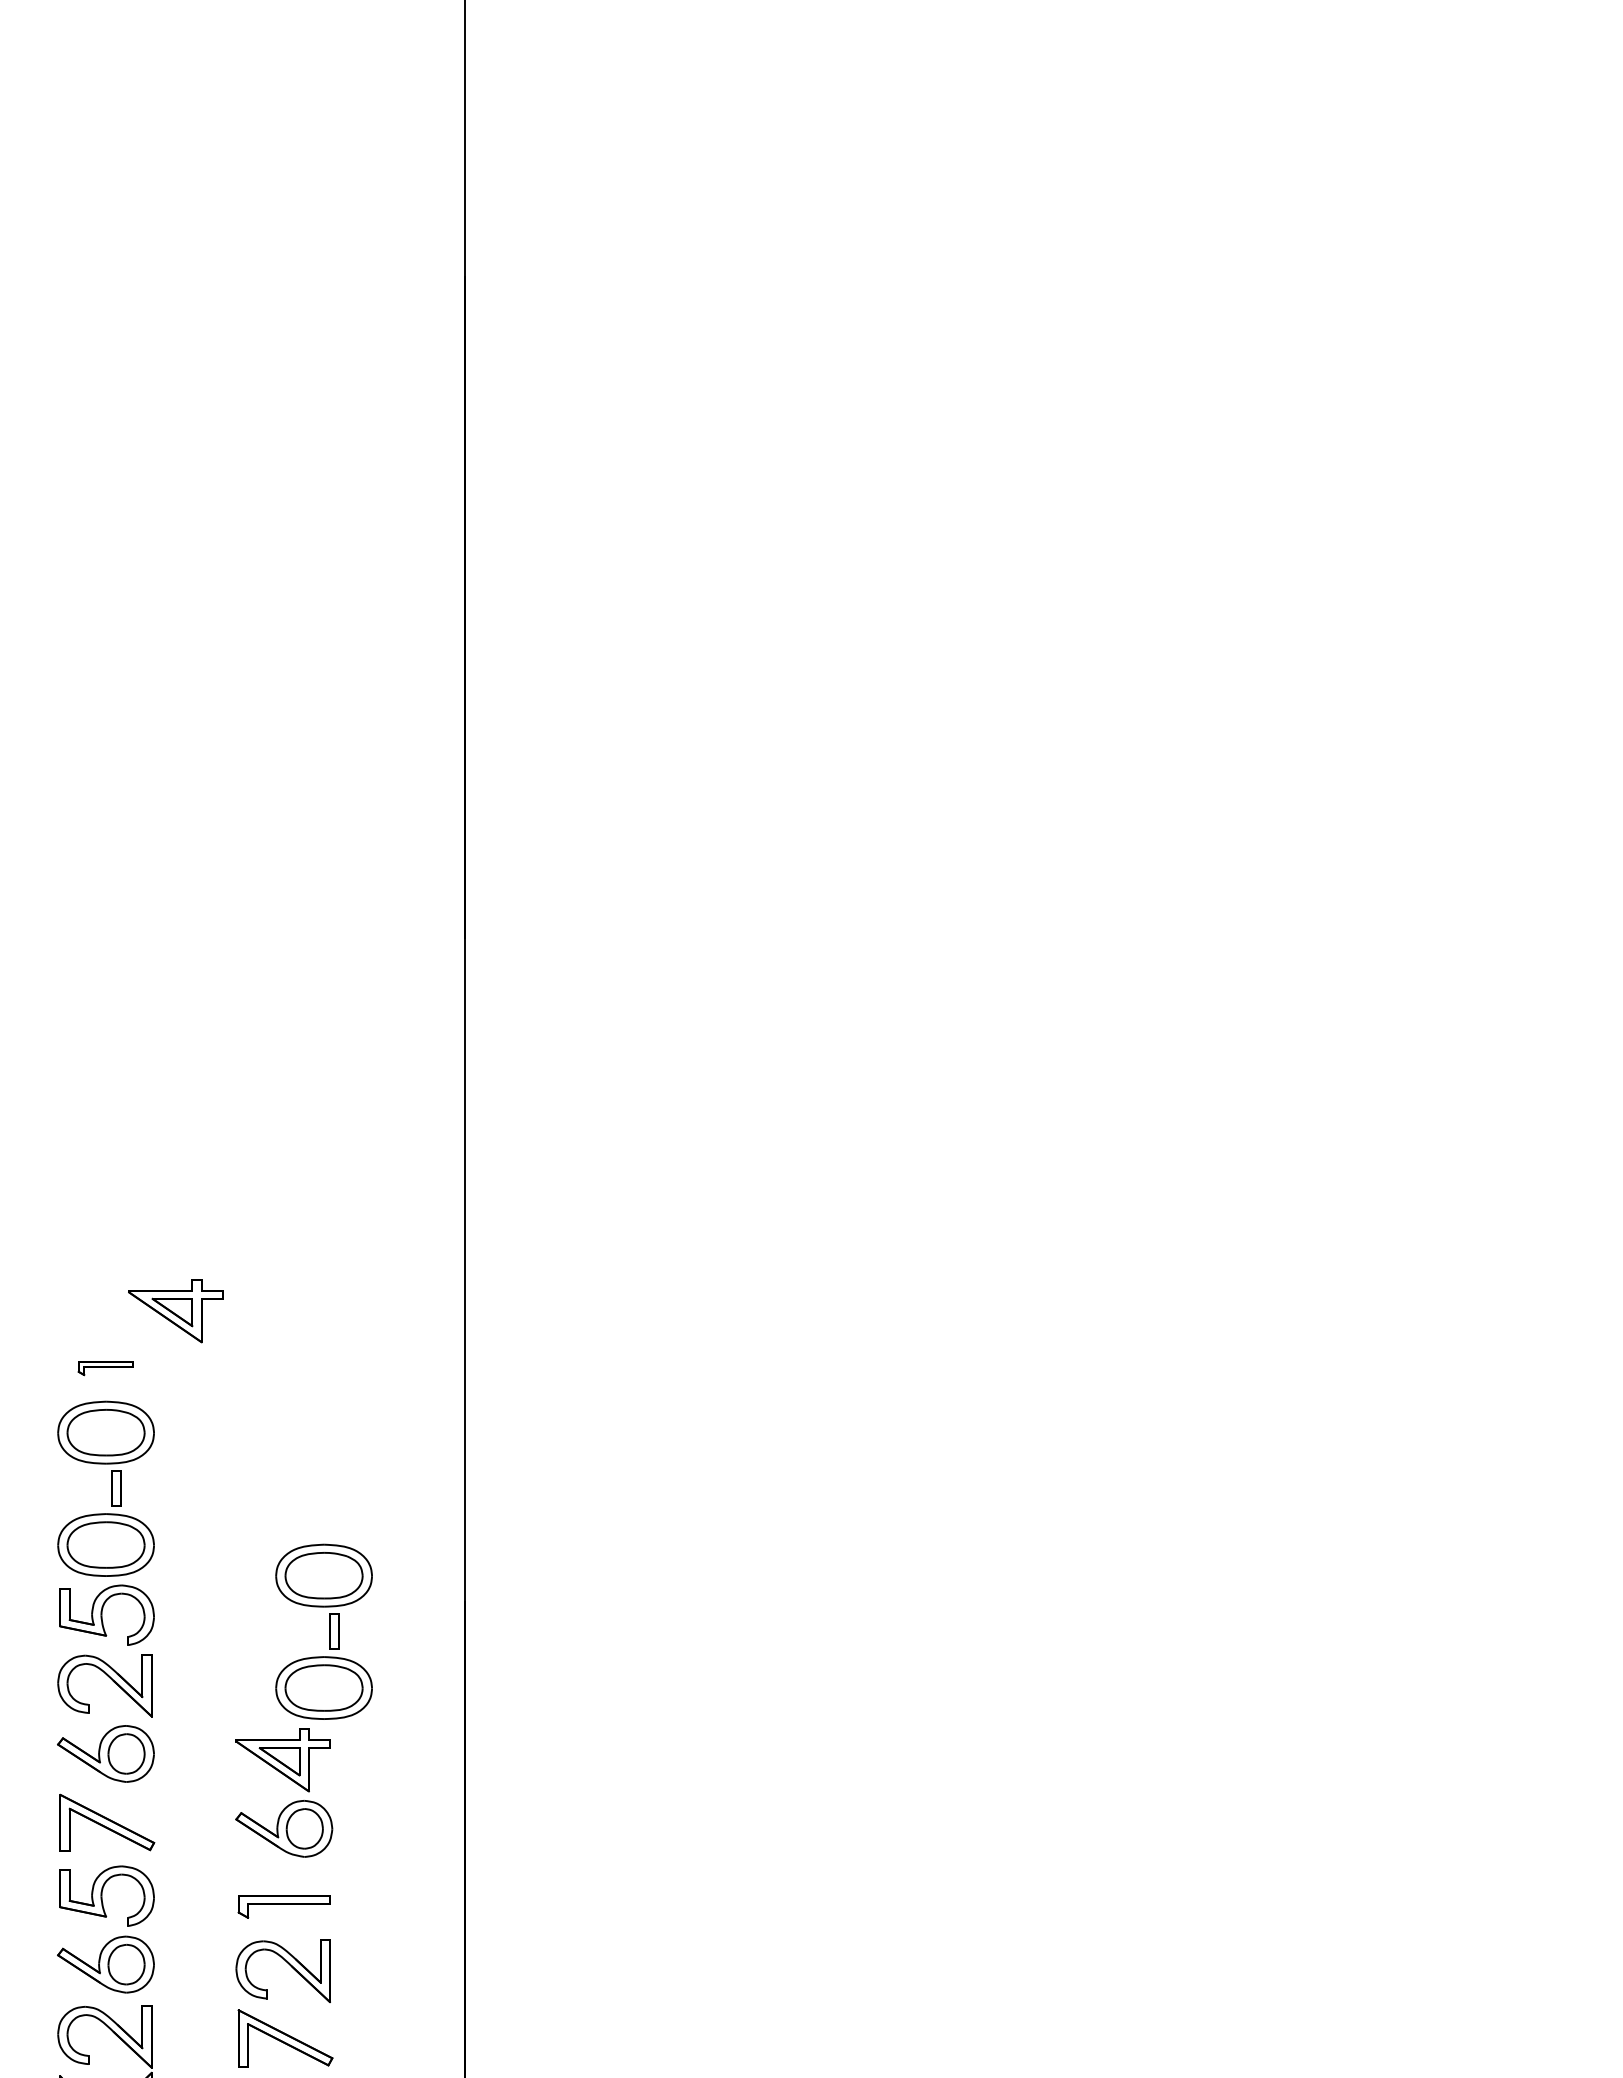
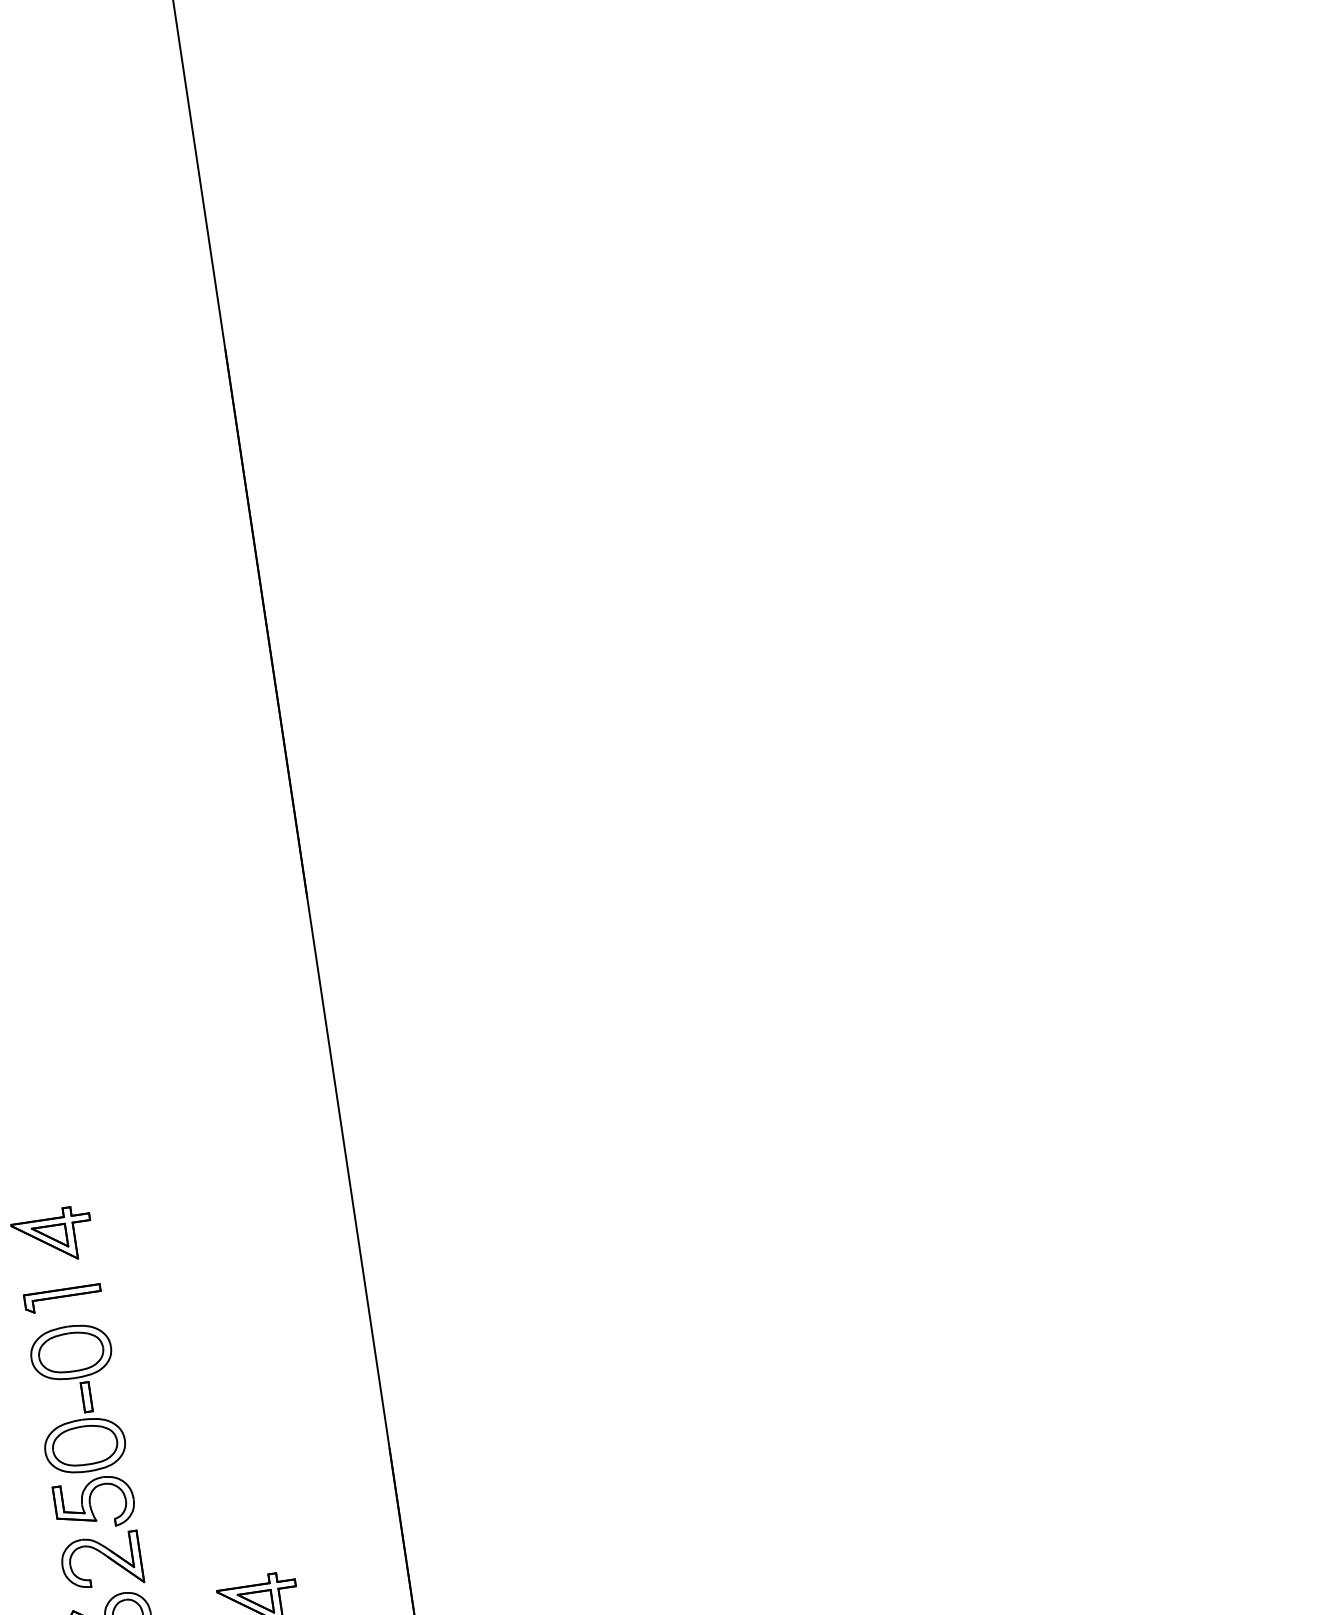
part: (175, 1311) -> (52, 1236), moved
part: (105, 1368) -> (62, 1299), size x1.67
part: (323, 1631) -> (276, 1490), removed

